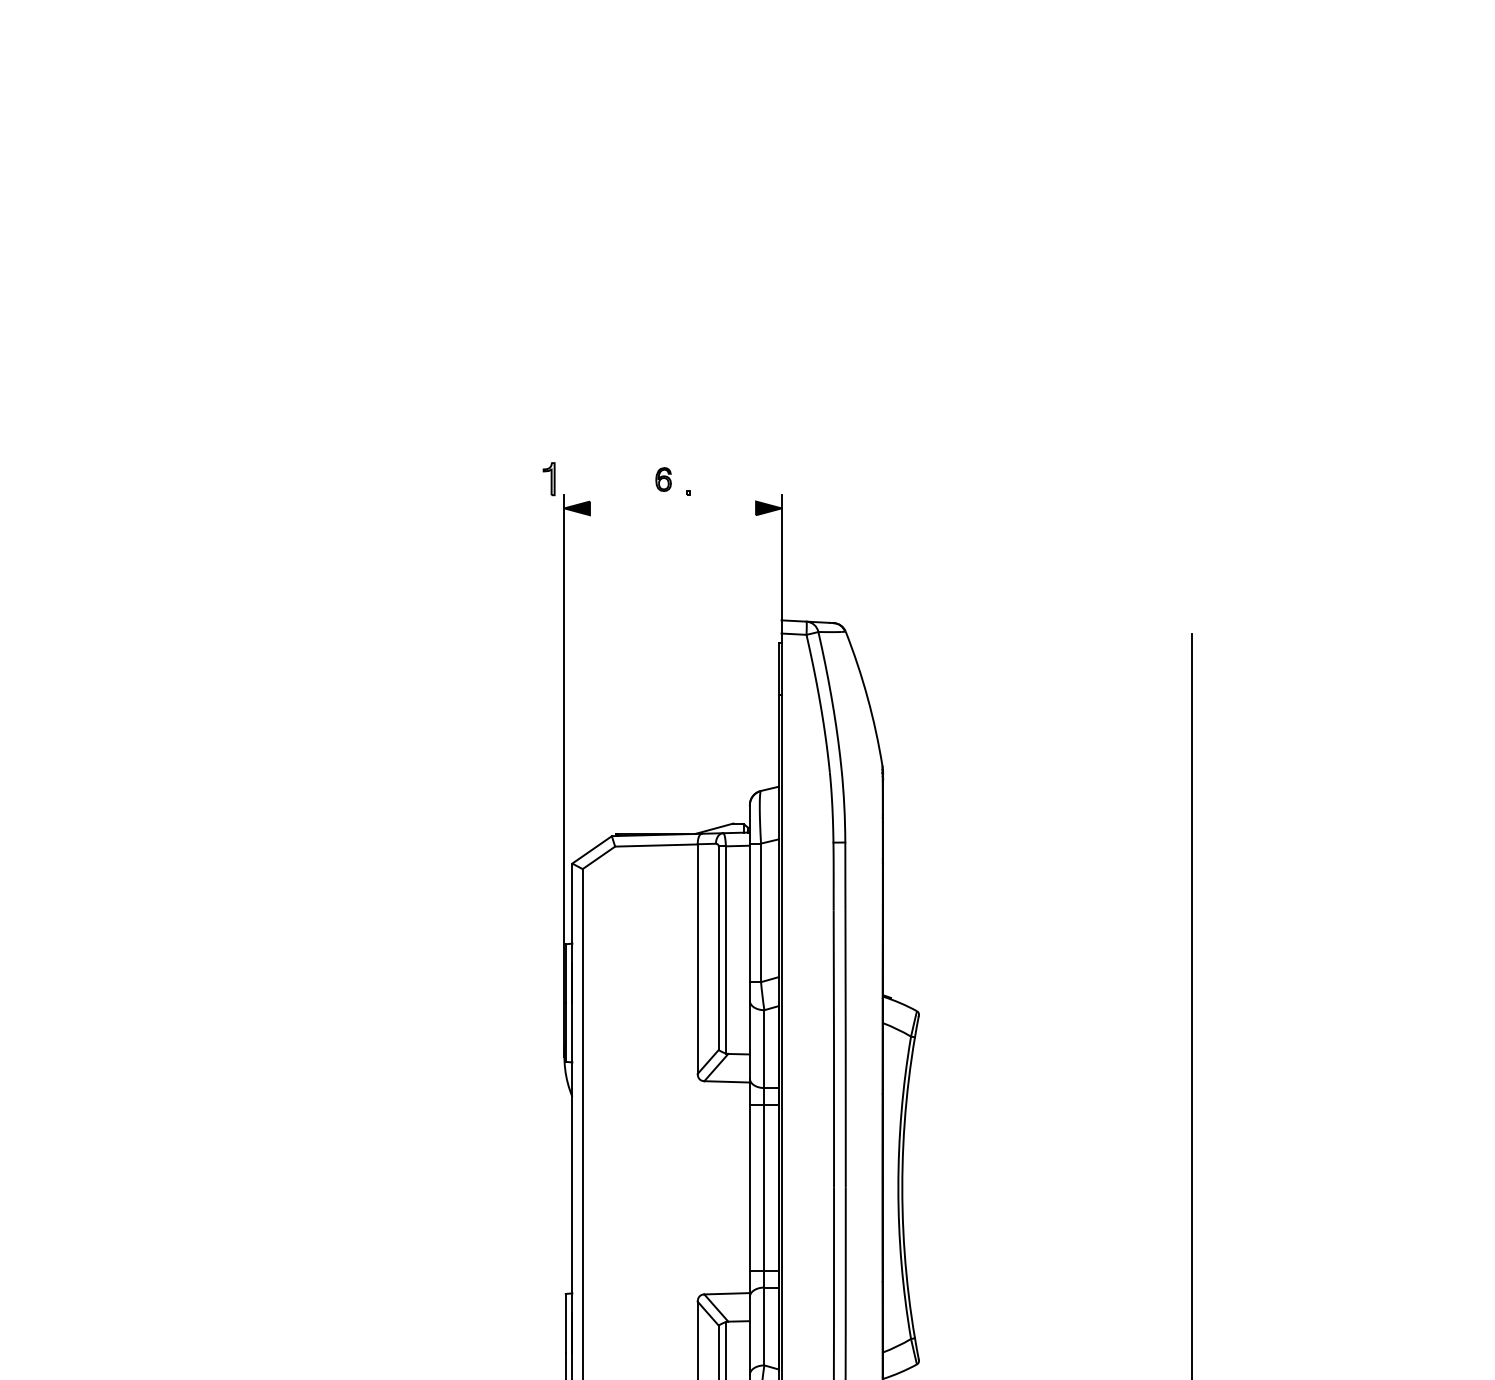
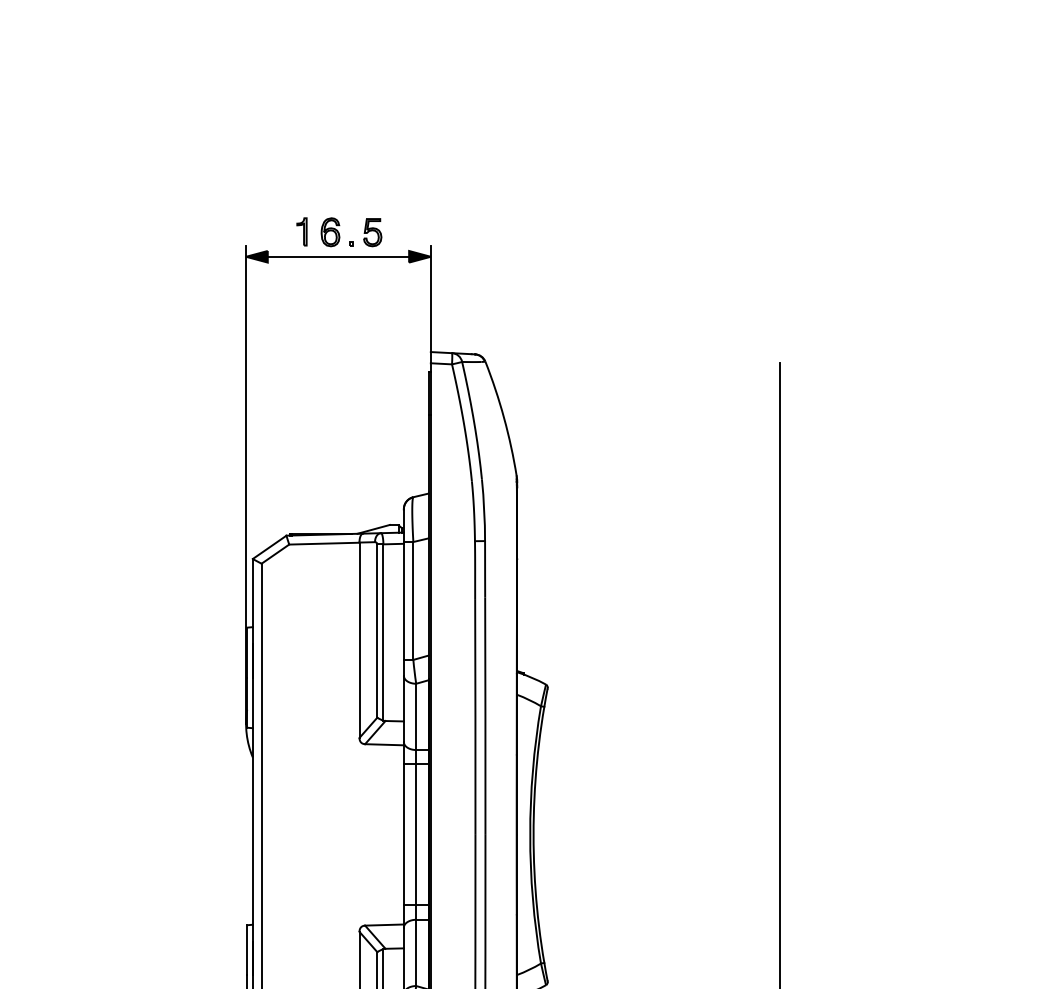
part: (548, 479) -> (301, 232), moved
part: (663, 479) -> (330, 232), size x1.43
part: (713, 479) -> (372, 232), added
line: (672, 508) -> (338, 256), added

